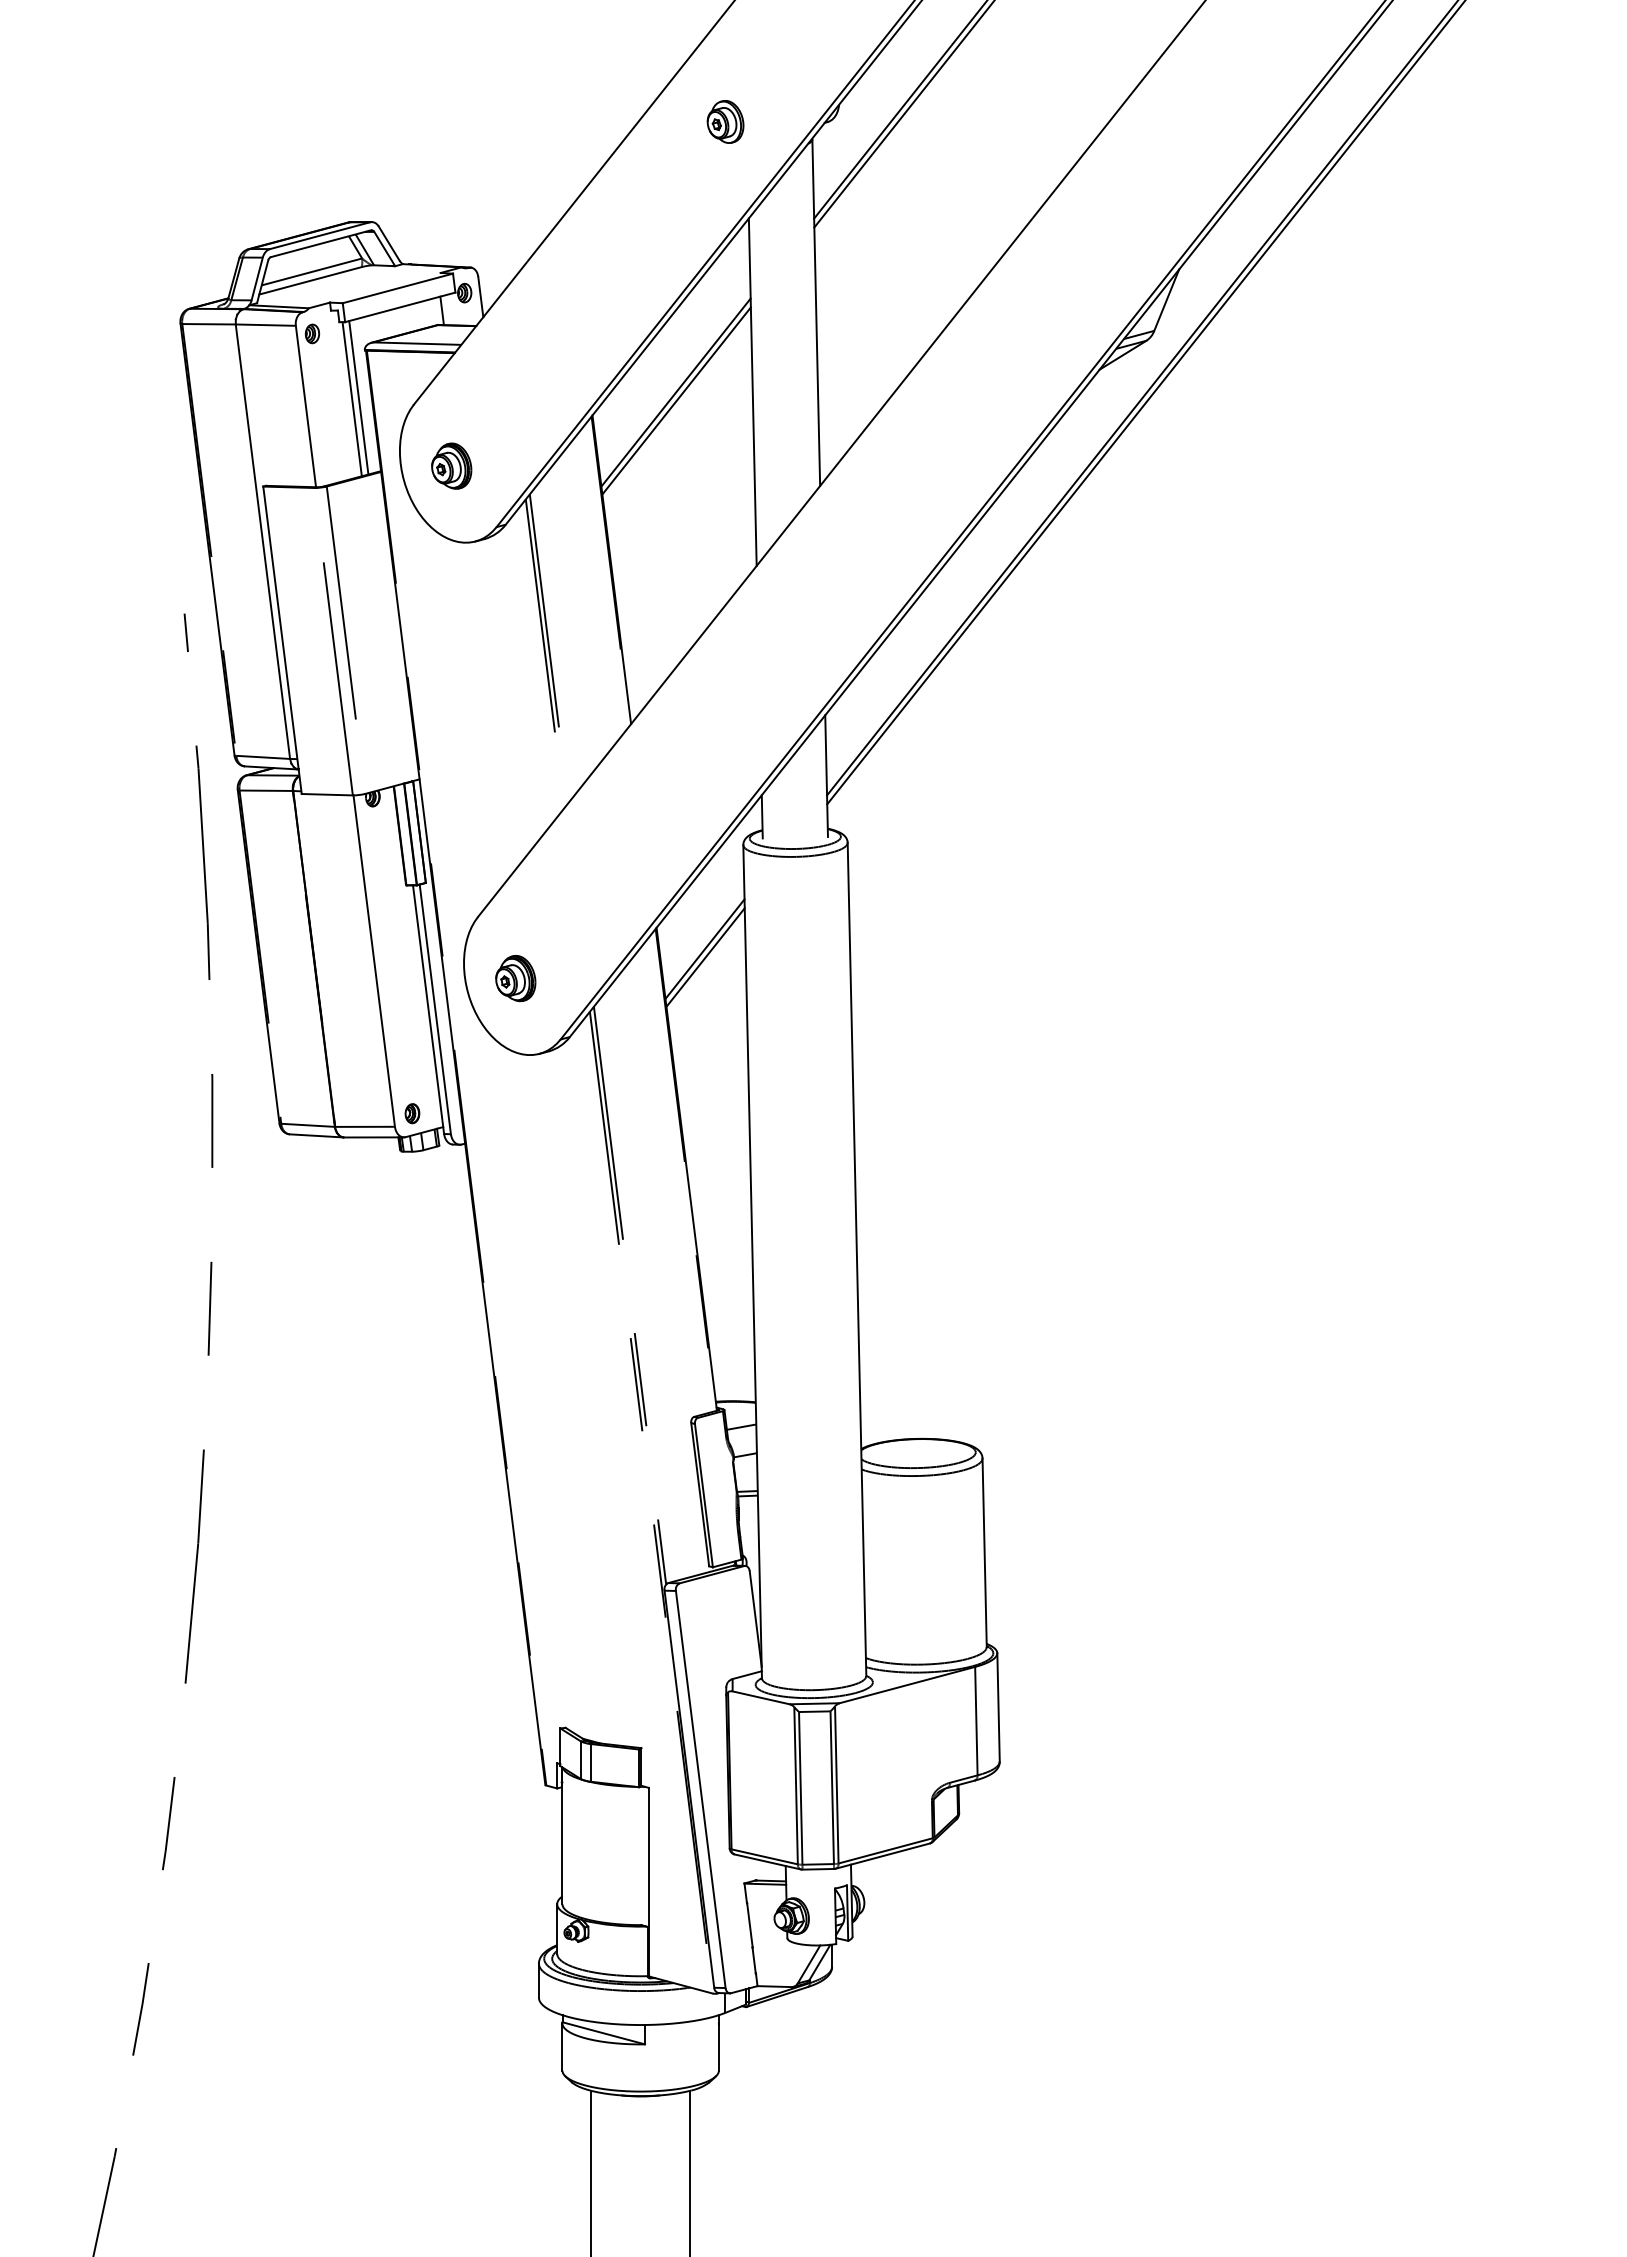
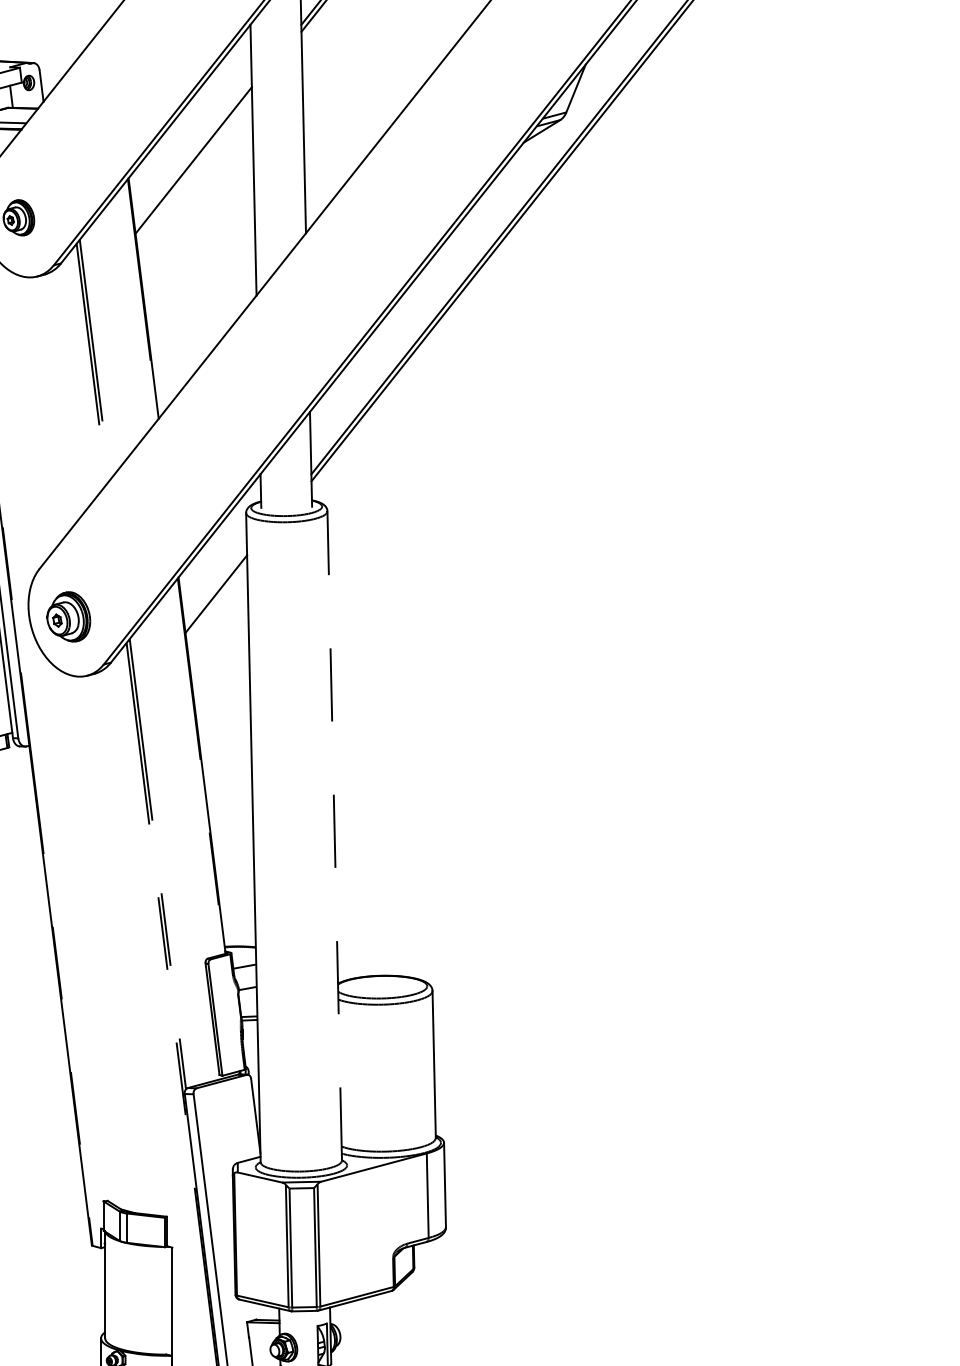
line: (676, 400) -> (194, 166), removed
line: (705, 957) -> (216, 600), removed
part: (515, 978) -> (68, 617), size x1.4
line: (857, 1259) -> (335, 835), solid -> dashed

